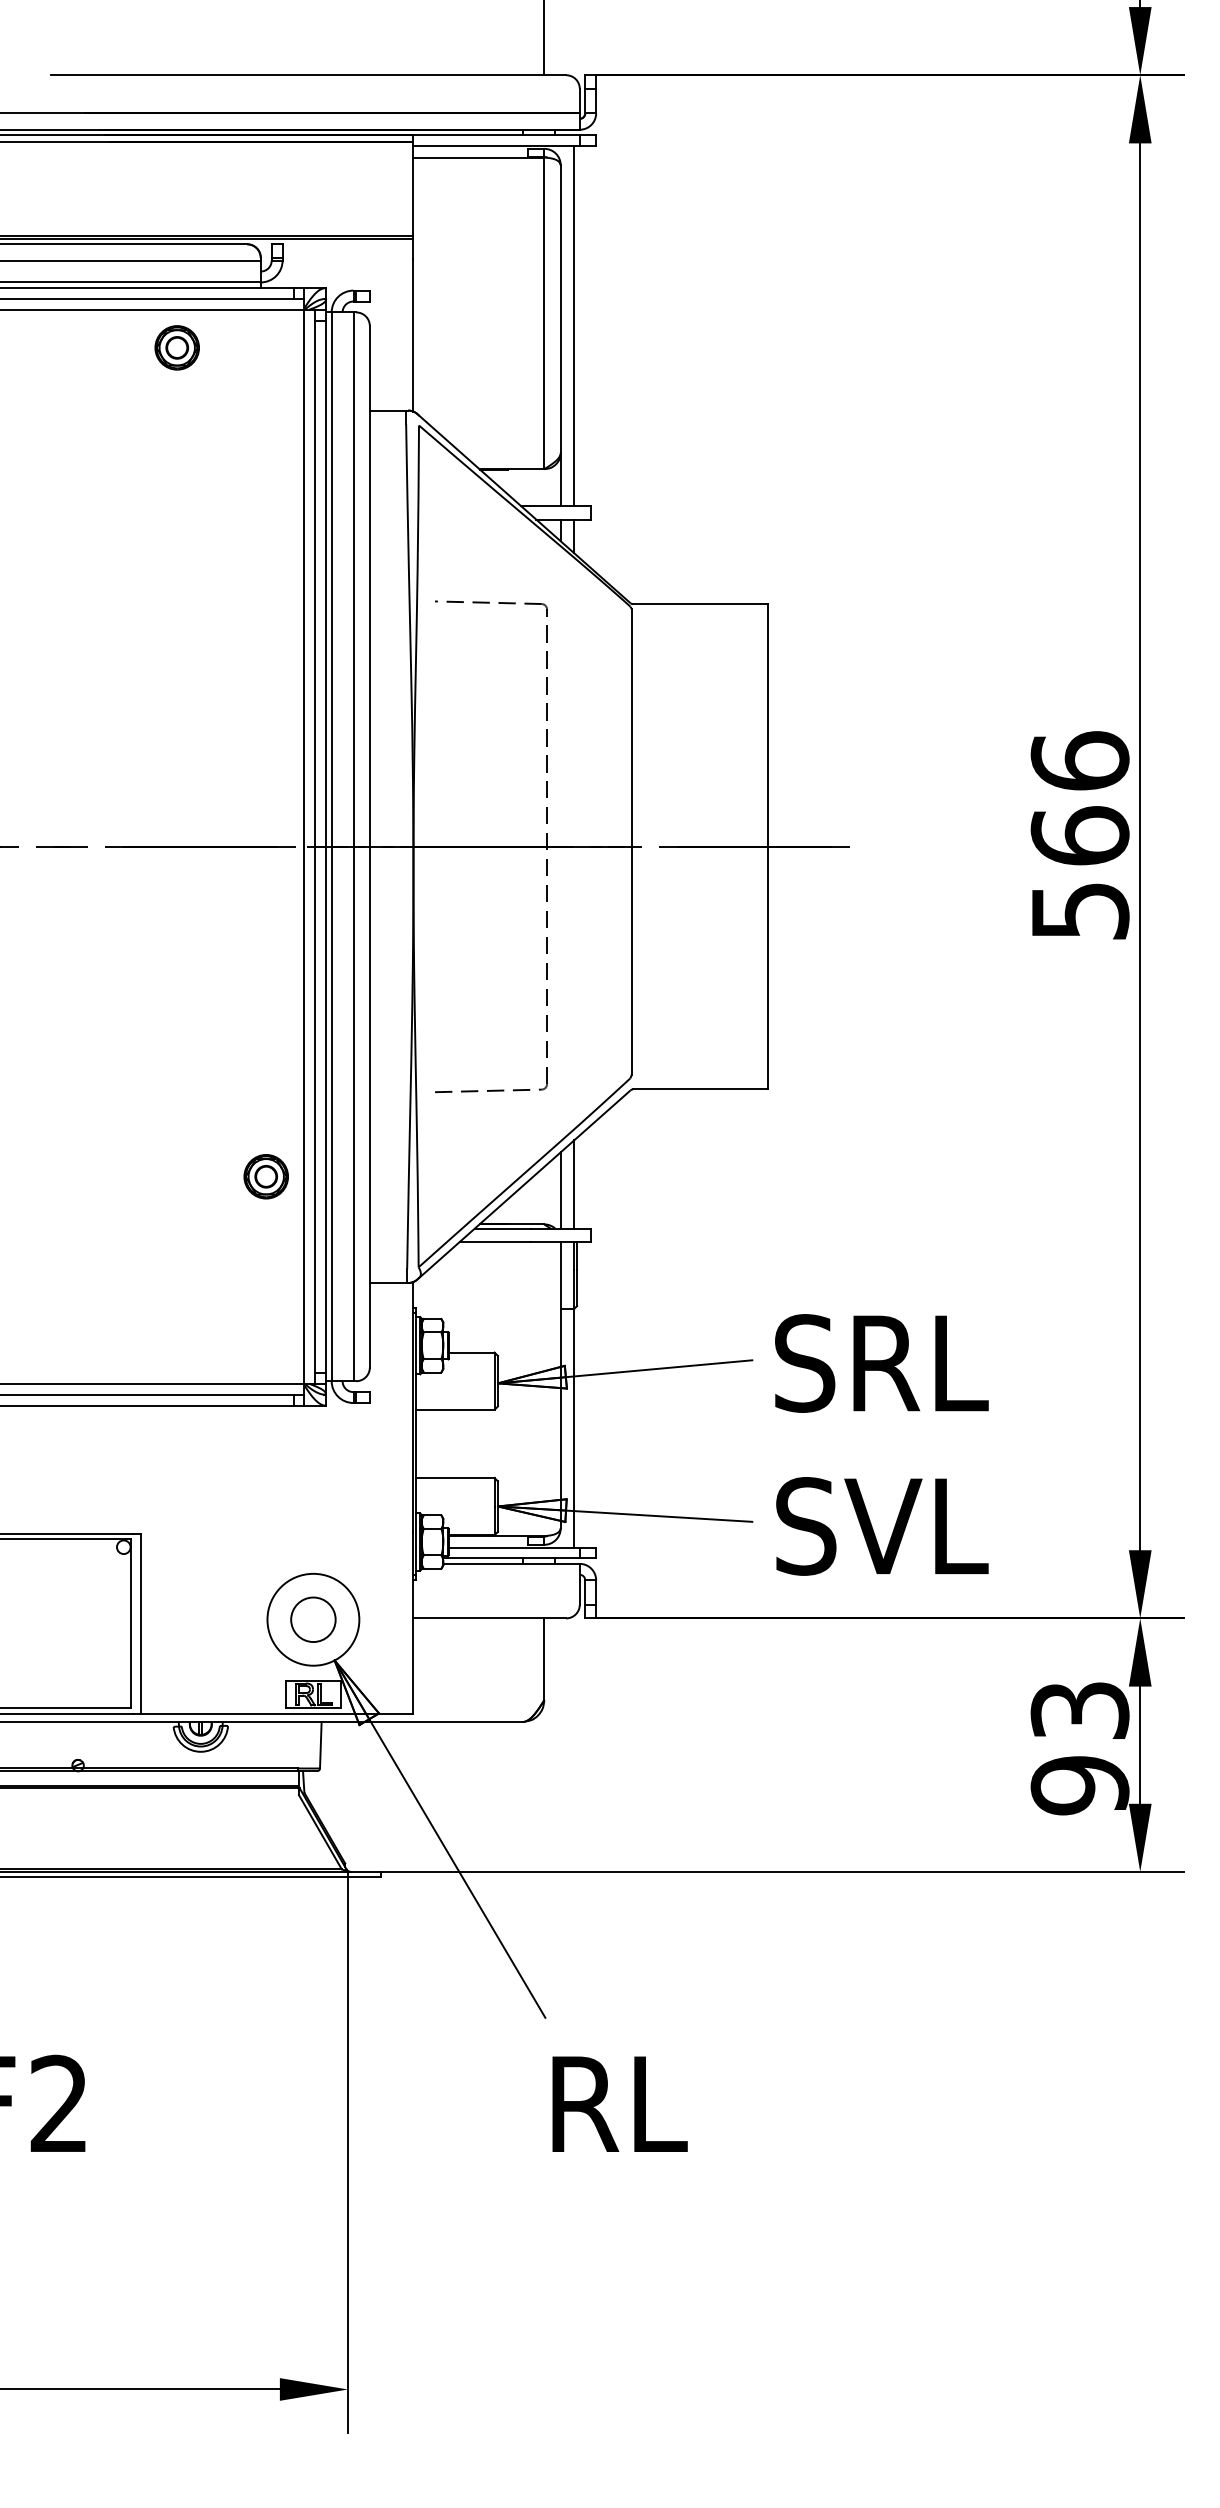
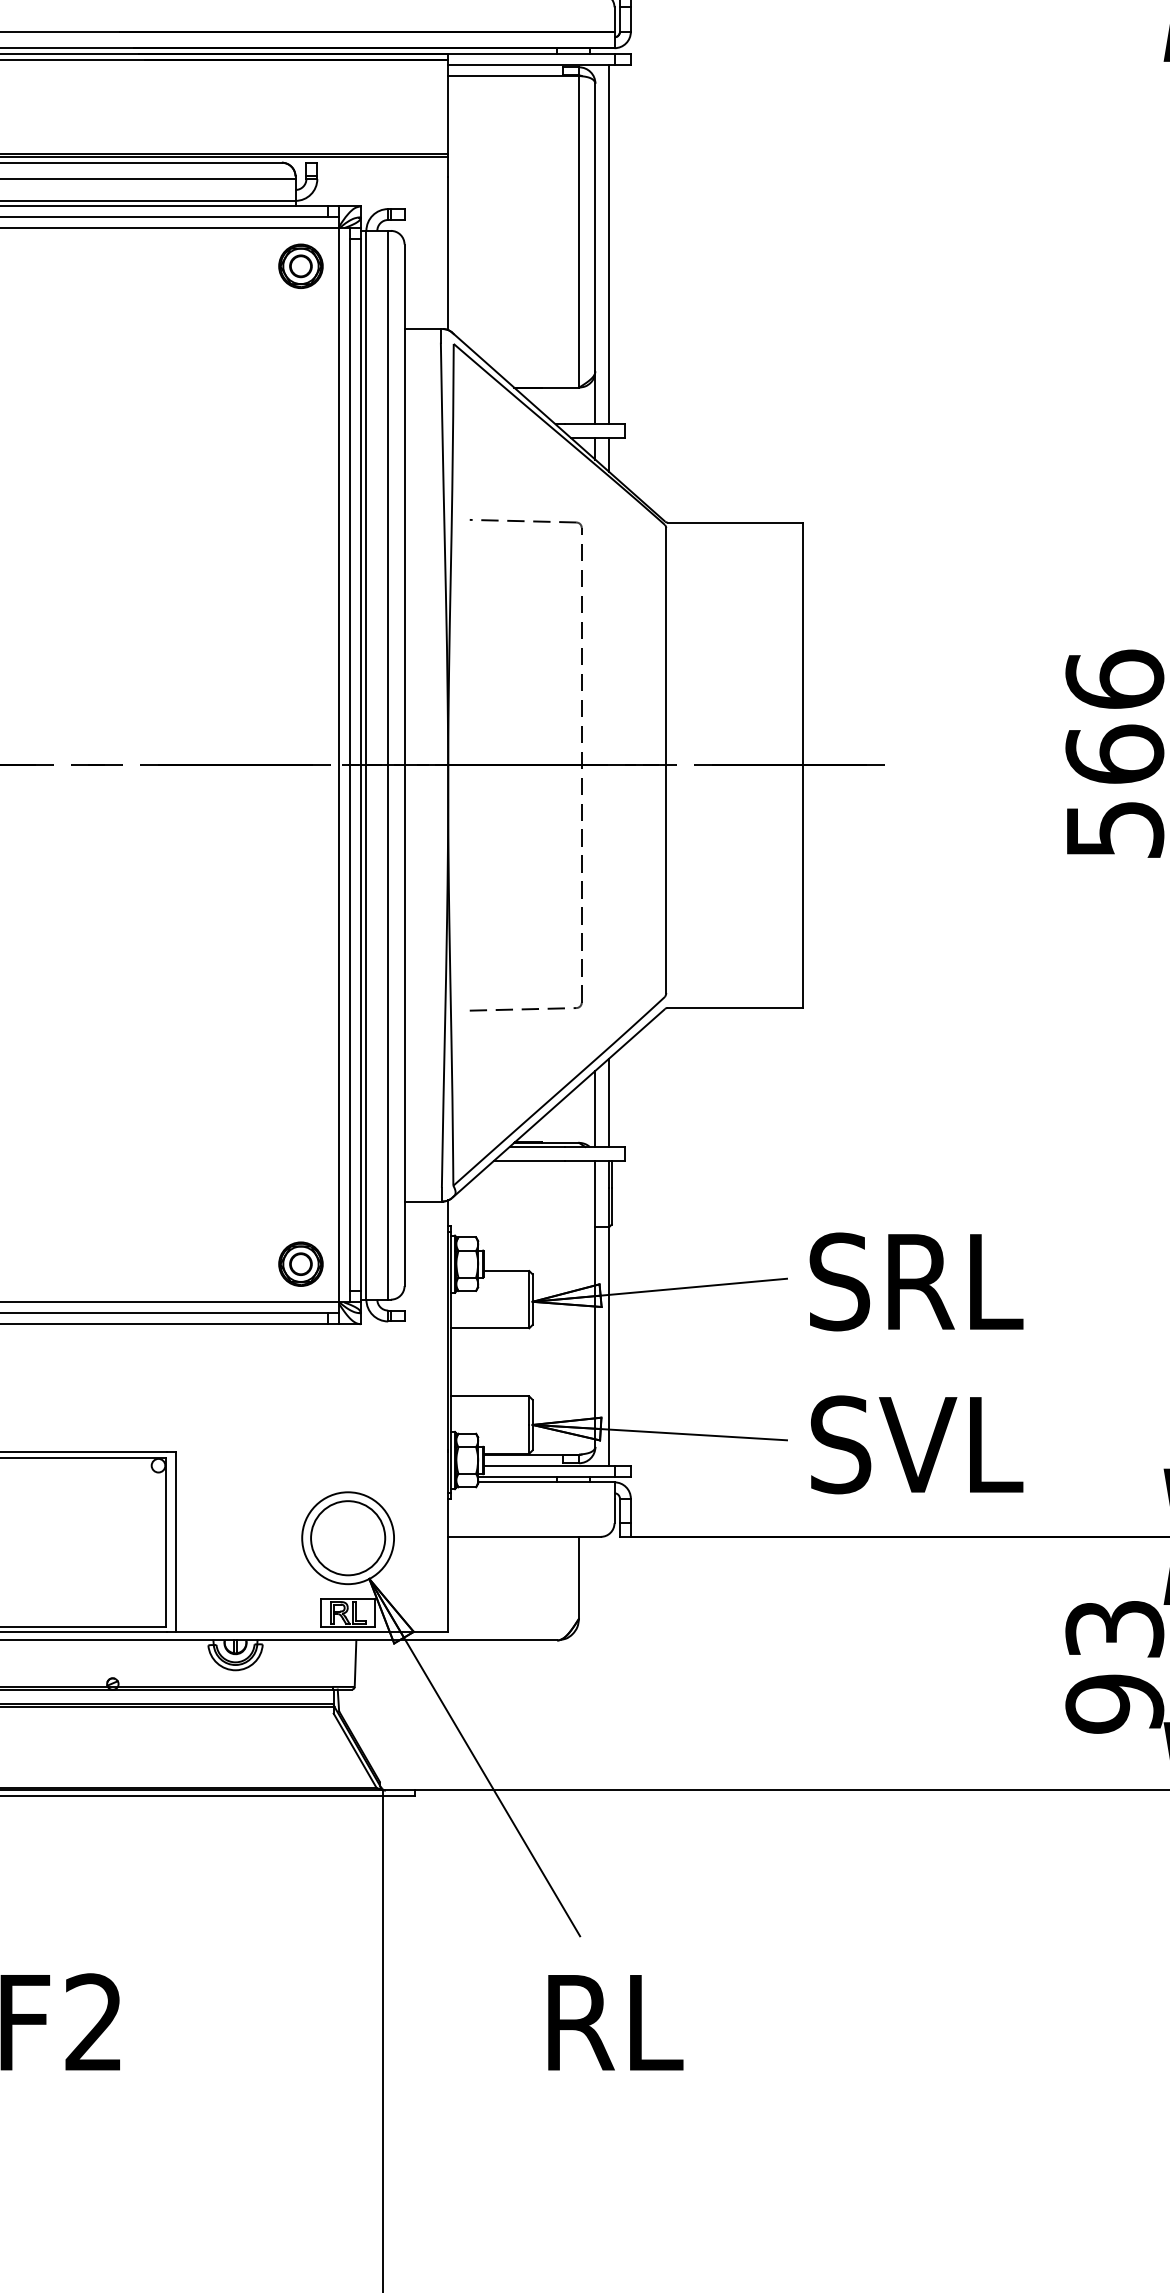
part: (176, 347) -> (300, 265), moved
part: (265, 1176) -> (300, 1263), moved
circle: (313, 1619) -> (348, 1537), size x1.67
text: (619, 2103) -> (615, 2021), moved

